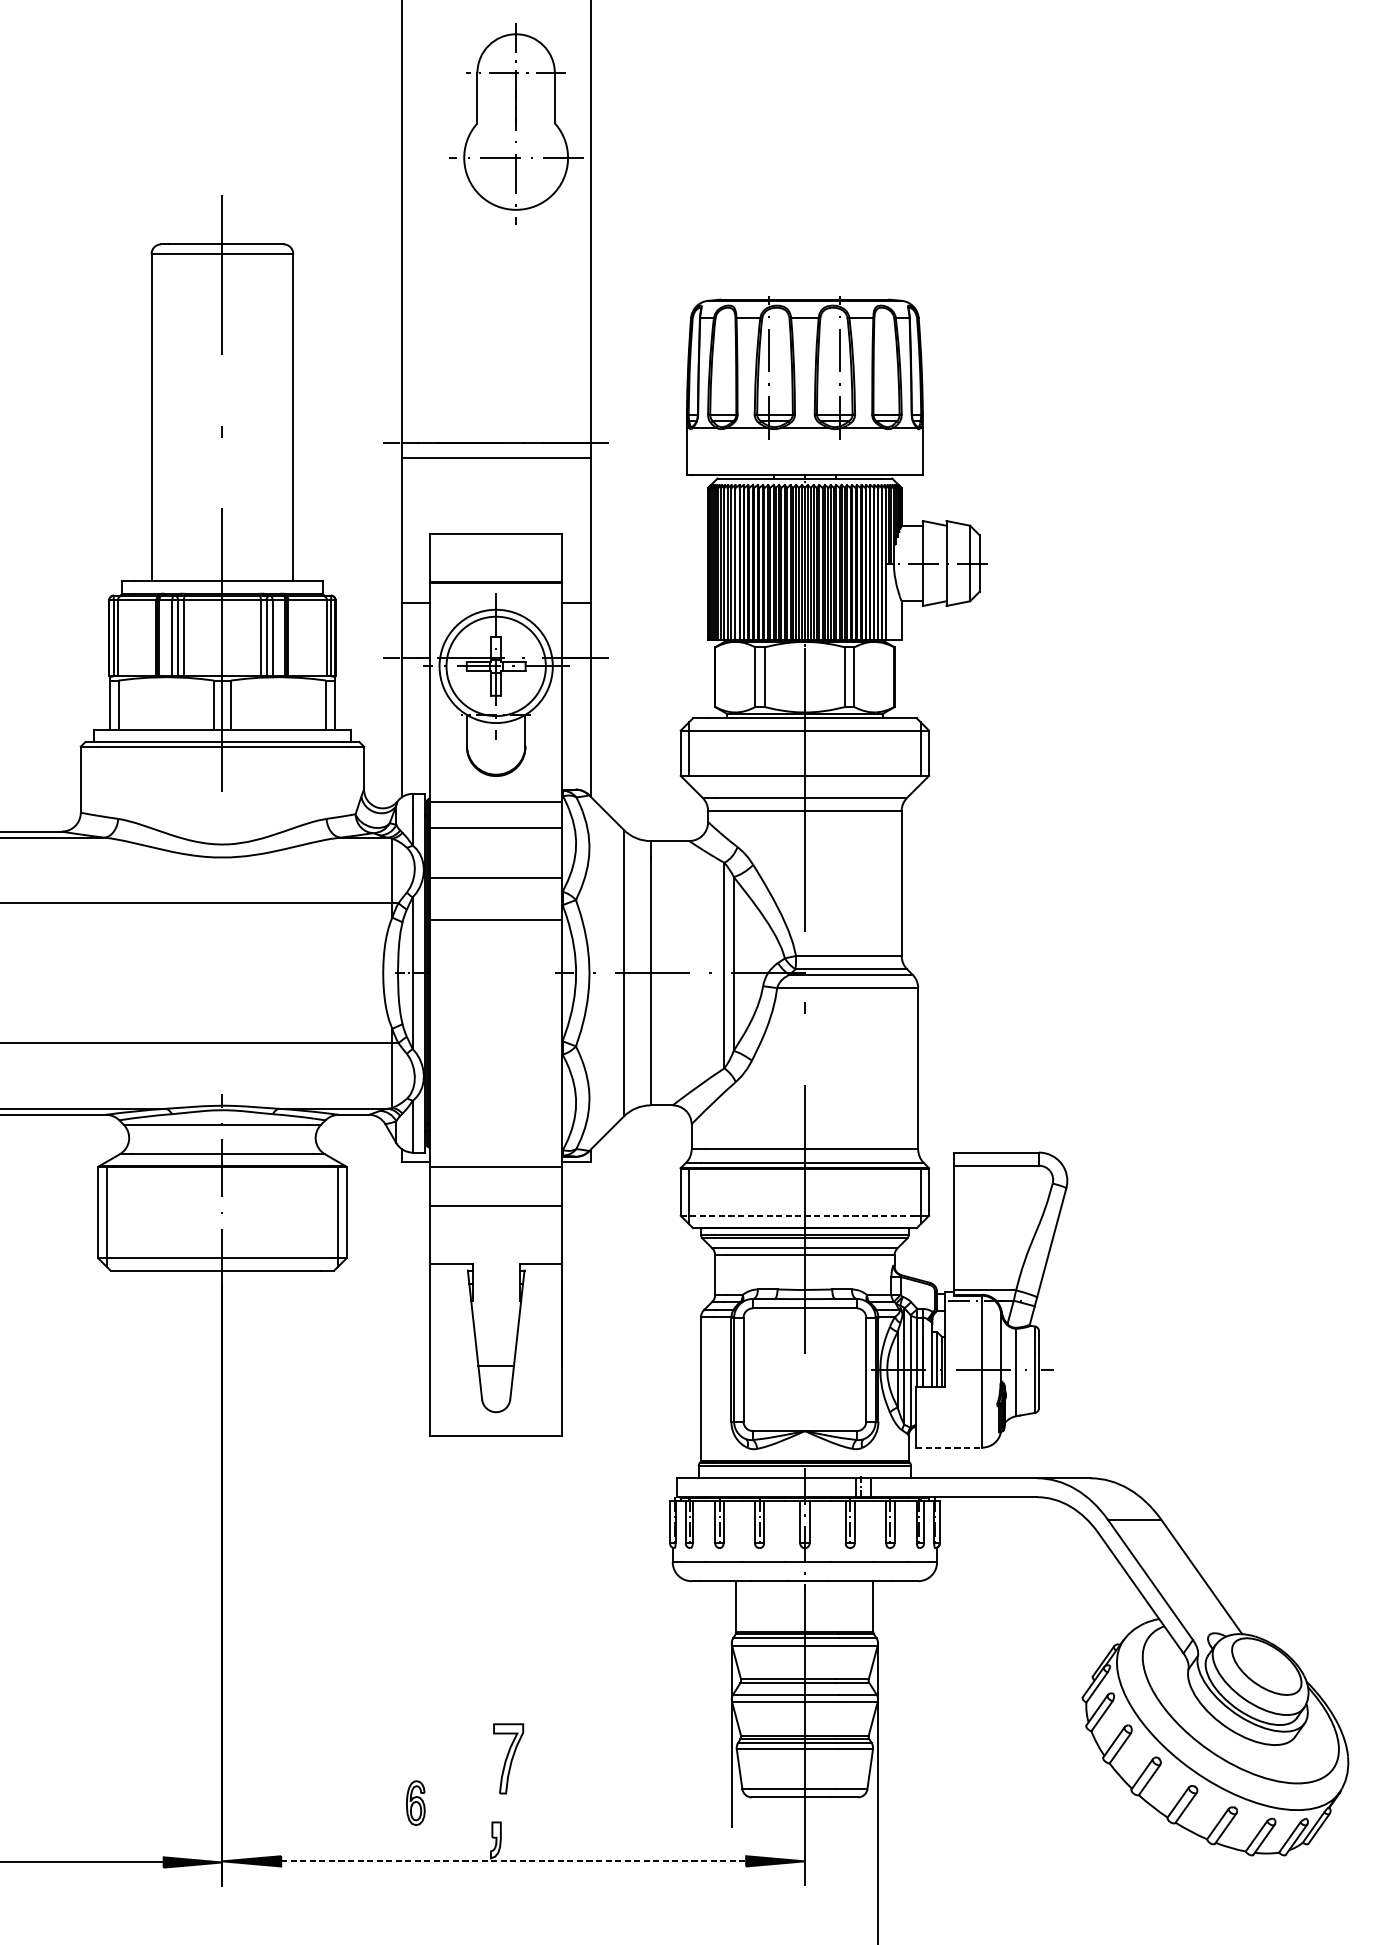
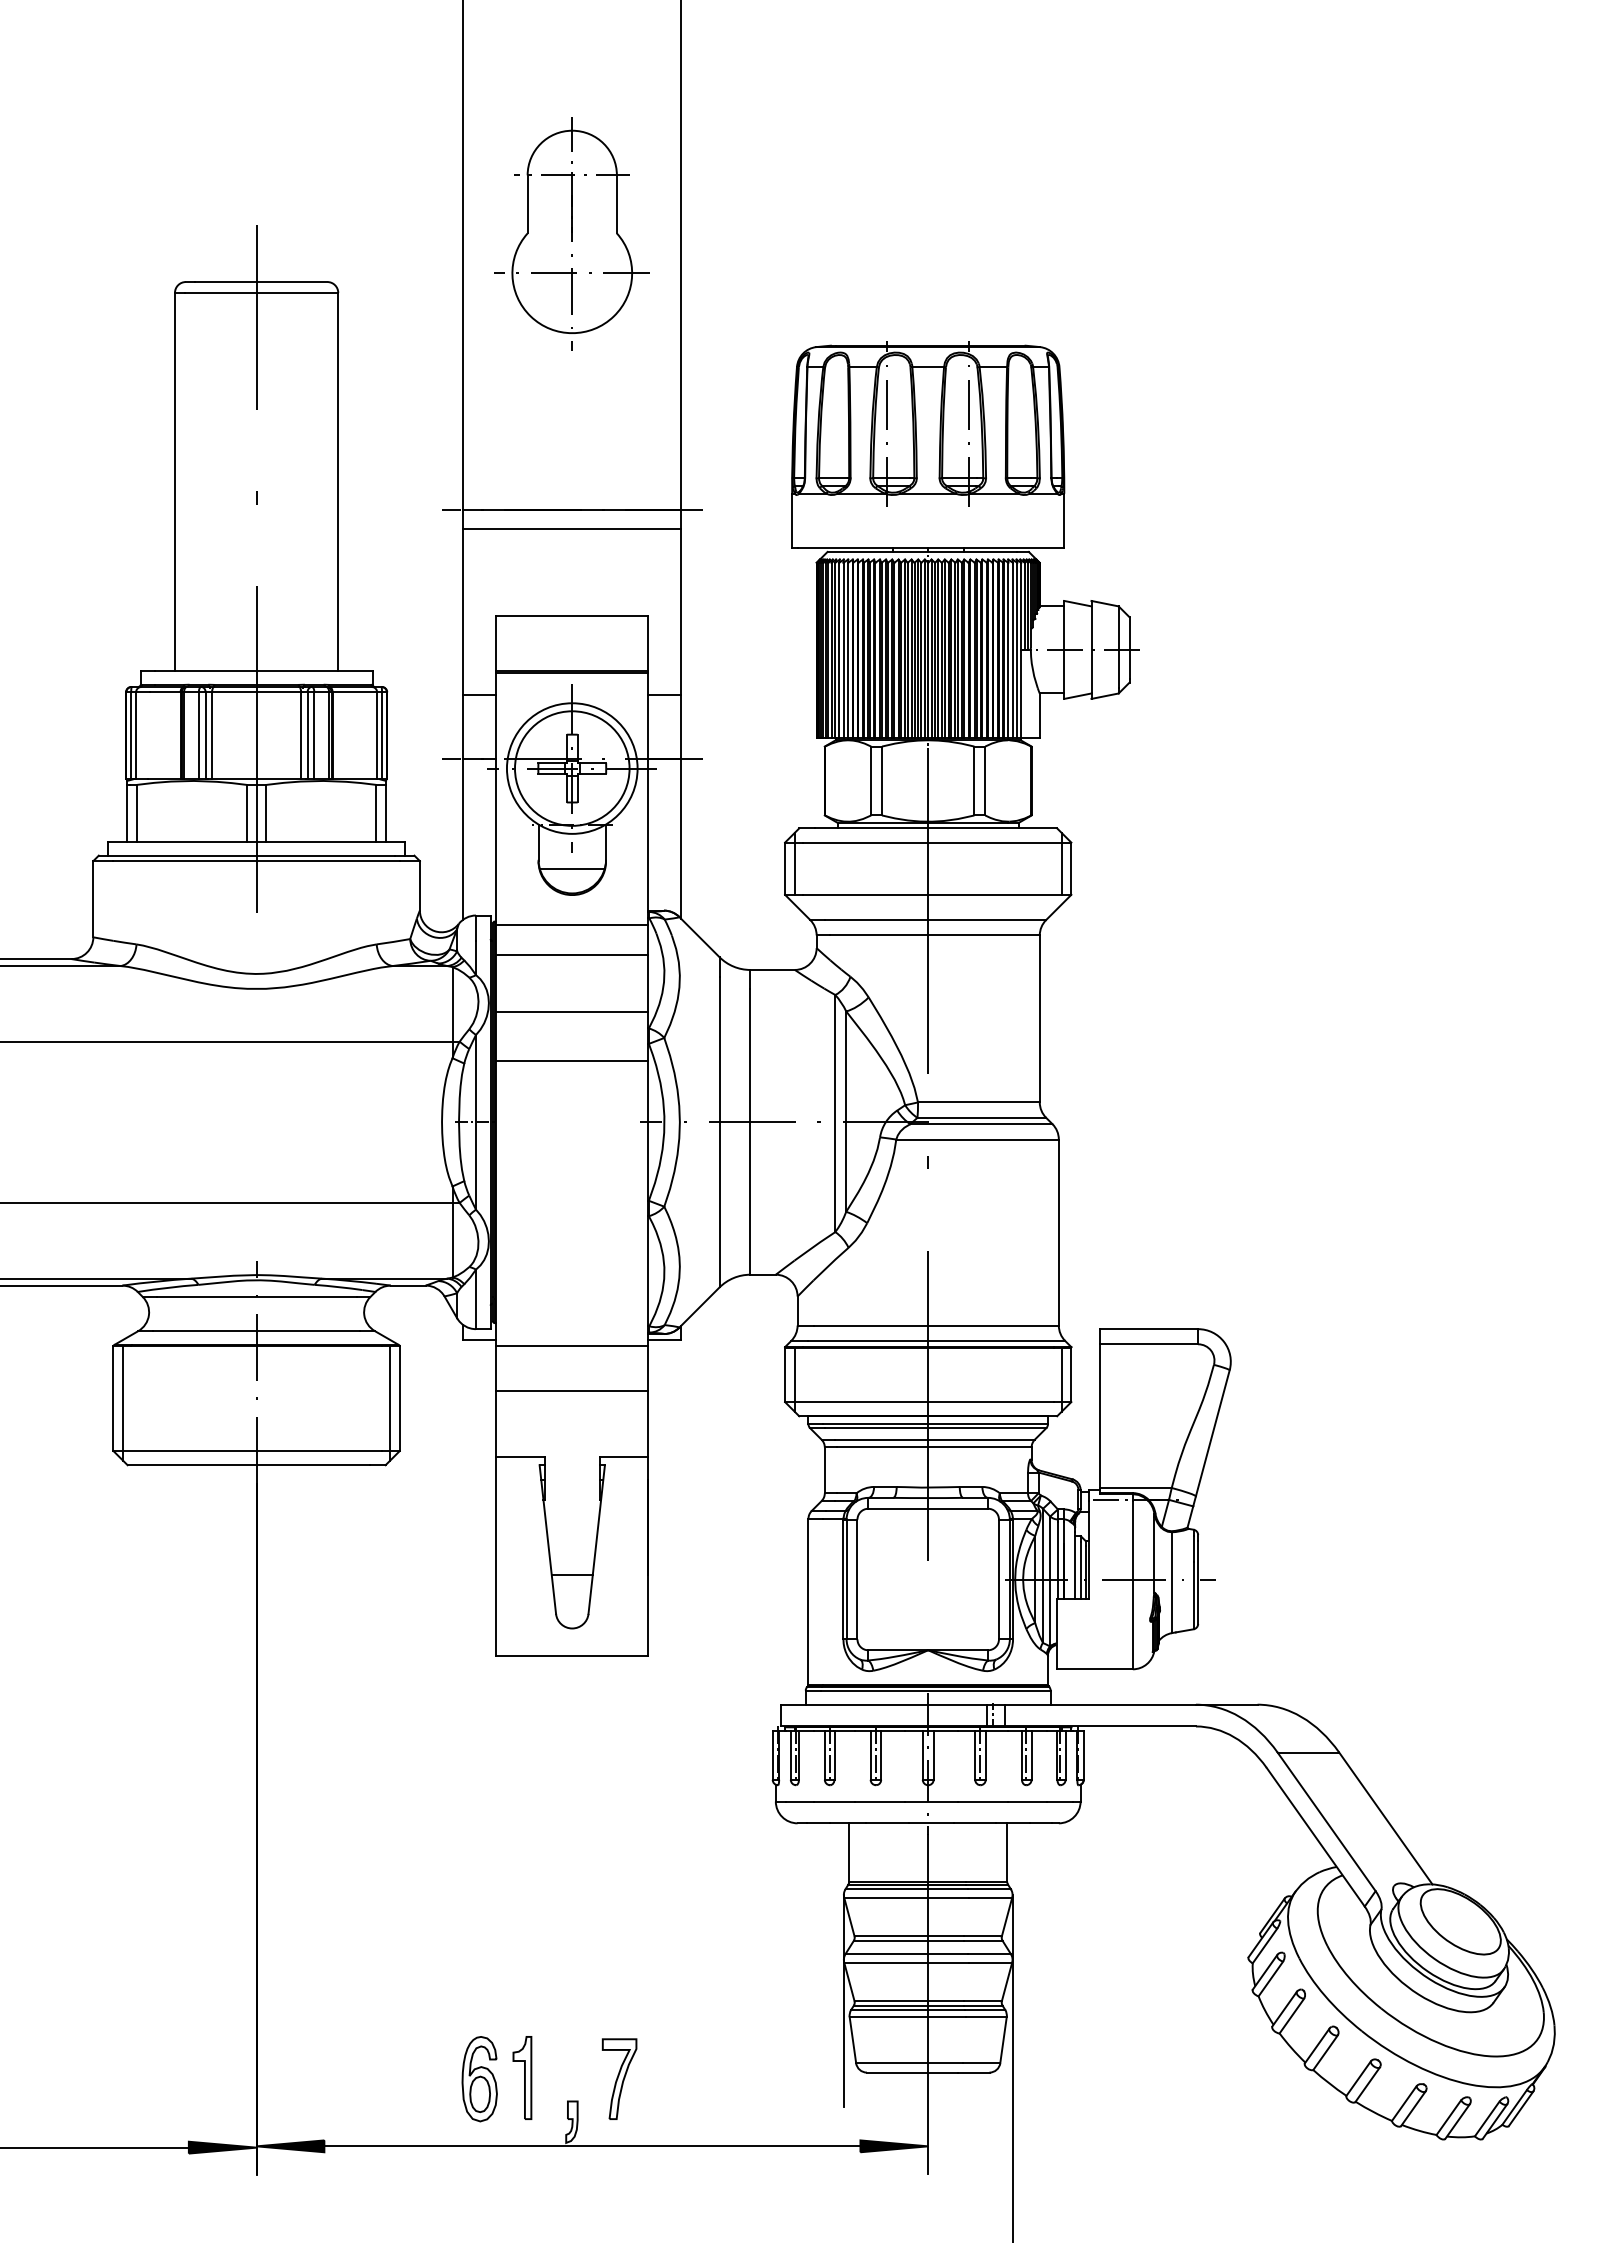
part: (515, 123) -> (571, 233), moved
line: (495, 753) -> (571, 869), added
line: (797, 1216) -> (919, 1402), dashed -> solid
line: (949, 1447) -> (1095, 1669), dashed -> solid
part: (508, 1758) -> (619, 2078), moved
part: (453, 1801) -> (522, 2077), added
part: (415, 1803) -> (479, 2079), size x1.67
line: (513, 1861) -> (592, 2146), dashed -> solid

